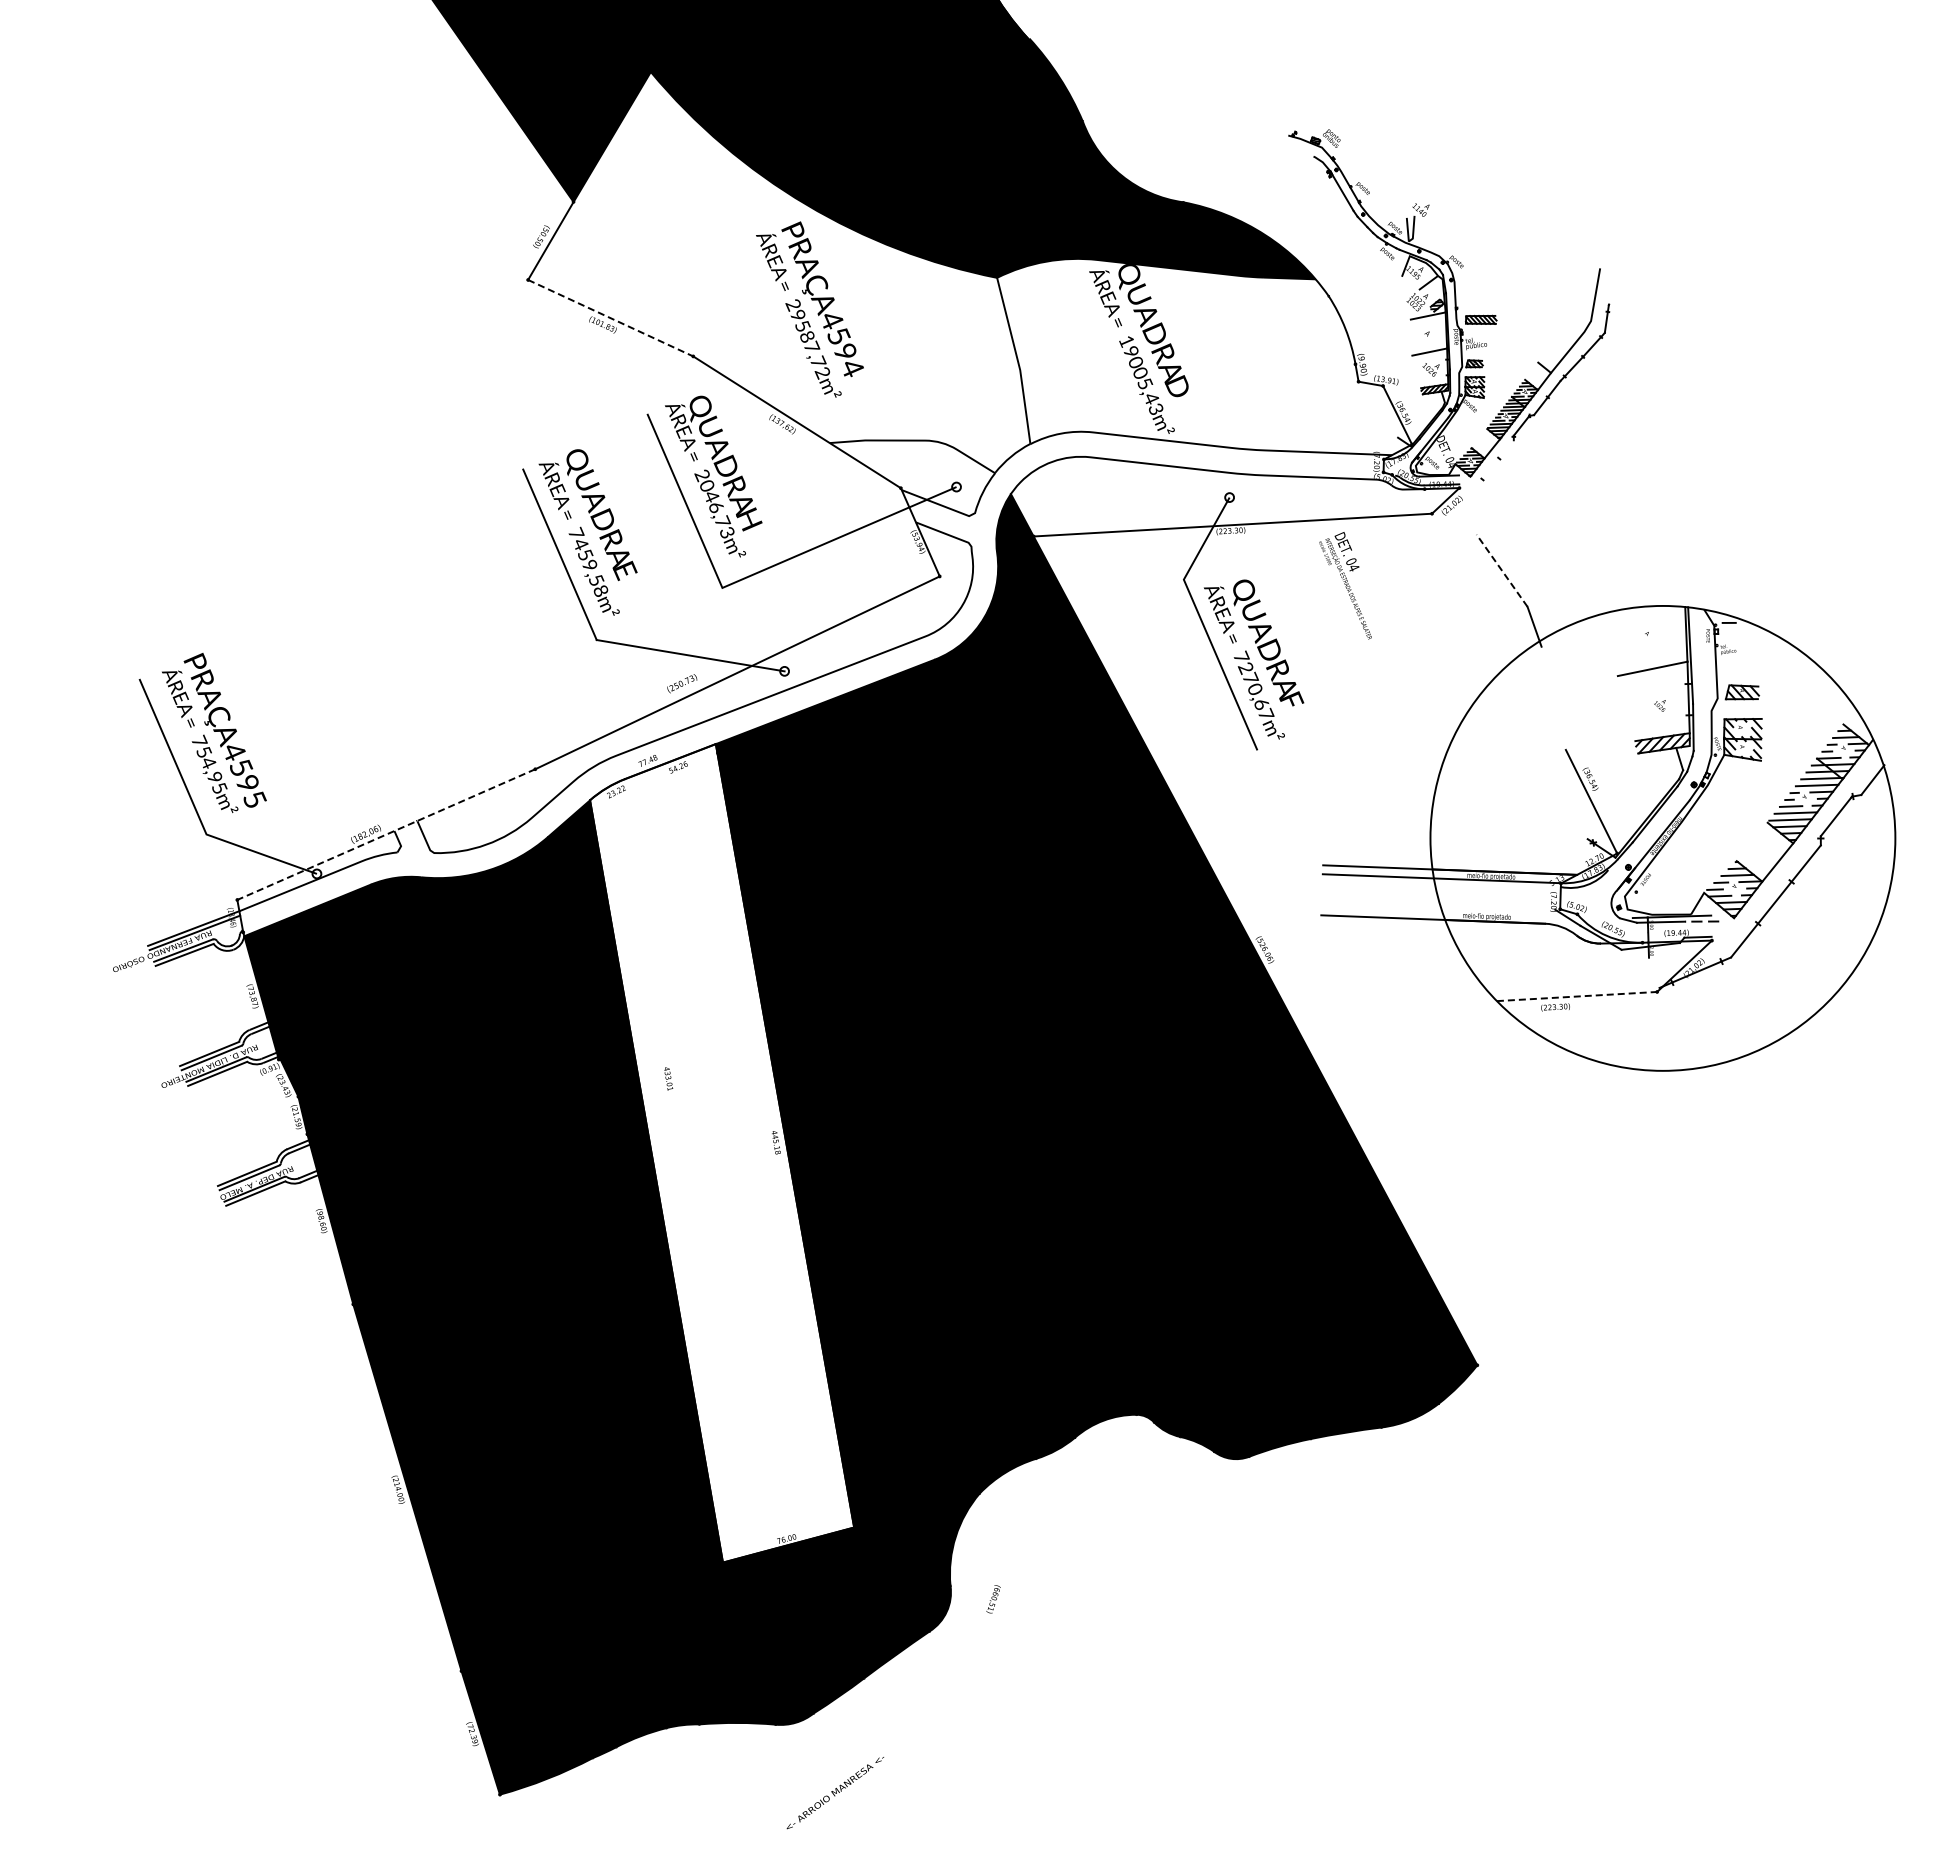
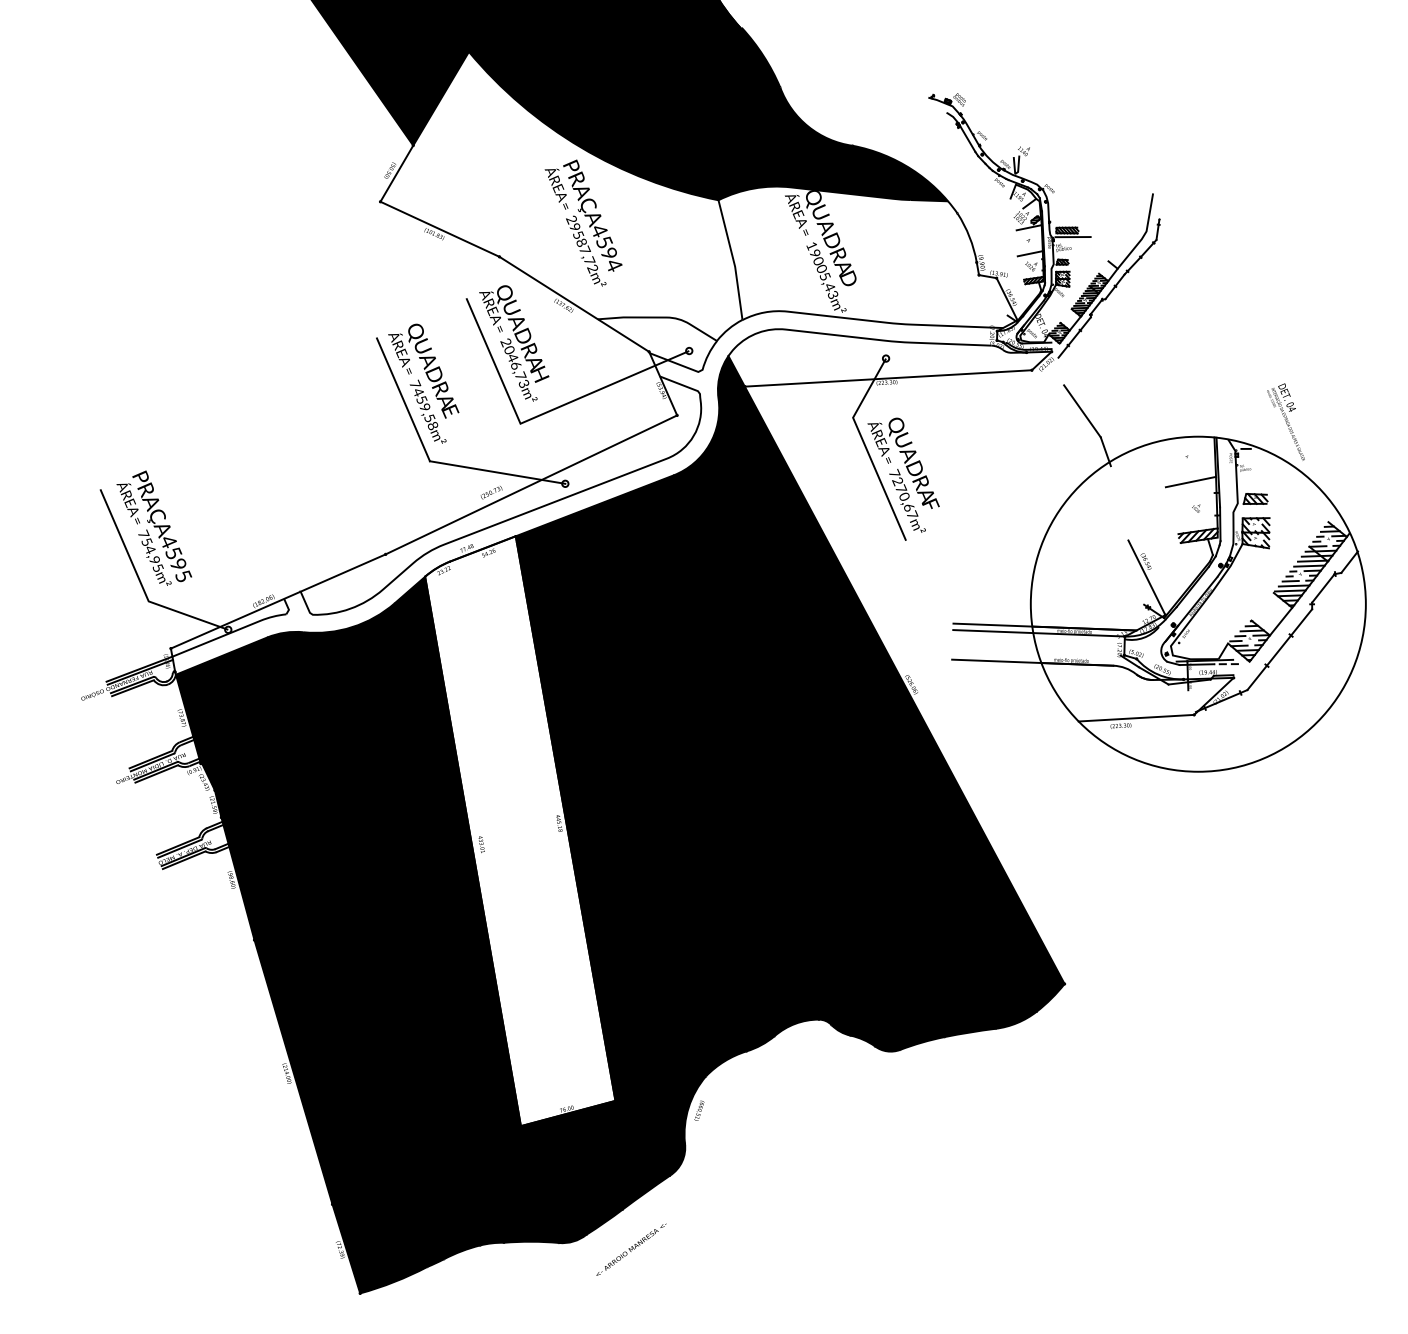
line: (610, 318) -> (439, 229), dashed -> solid
line: (1488, 328) -> (1072, 236), added
line: (1490, 468) -> (1074, 337), added
line: (1501, 570) -> (1082, 411), dashed -> solid
text: (1345, 585) -> (1285, 421), moved
line: (386, 834) -> (278, 601), dashed -> solid
line: (1577, 996) -> (1136, 718), dashed -> solid
text: (668, 1078) -> (481, 844), moved
text: (993, 1599) -> (699, 1110), moved
text: (834, 1793) -> (630, 1250), moved

